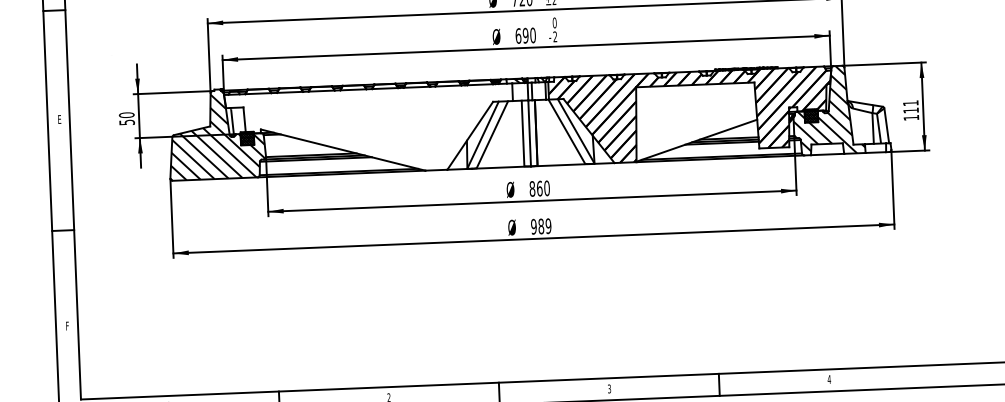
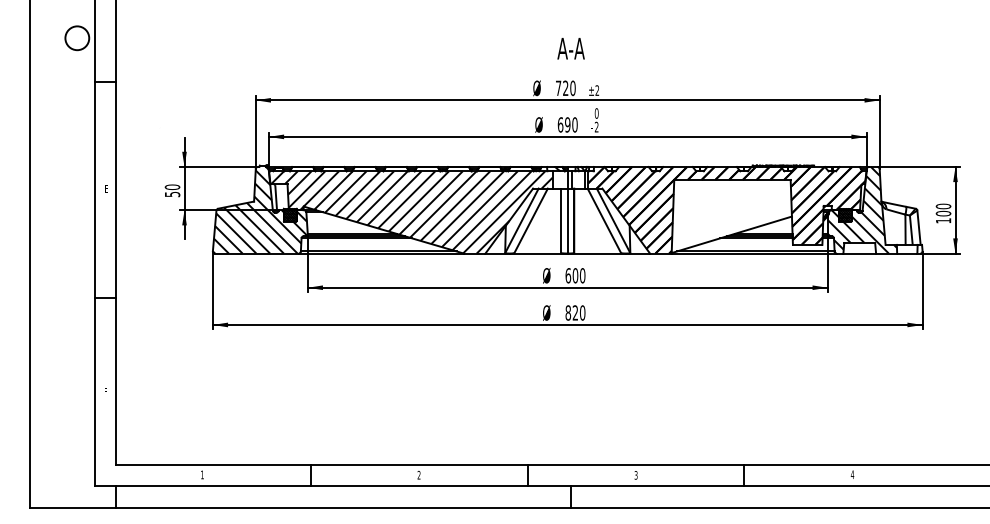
text: (910, 106) -> (943, 209), 111 -> 100
hatch: (369, 131) -> (410, 212), added
text: (535, 188) -> (571, 275), 860 -> 600
text: (541, 225) -> (575, 312), 989 -> 820

